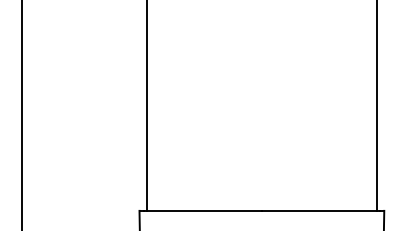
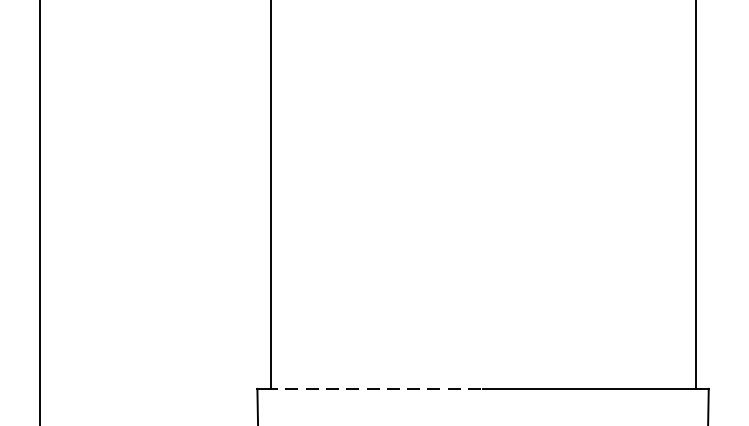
line: (203, 210) -> (375, 388), solid -> dashed

